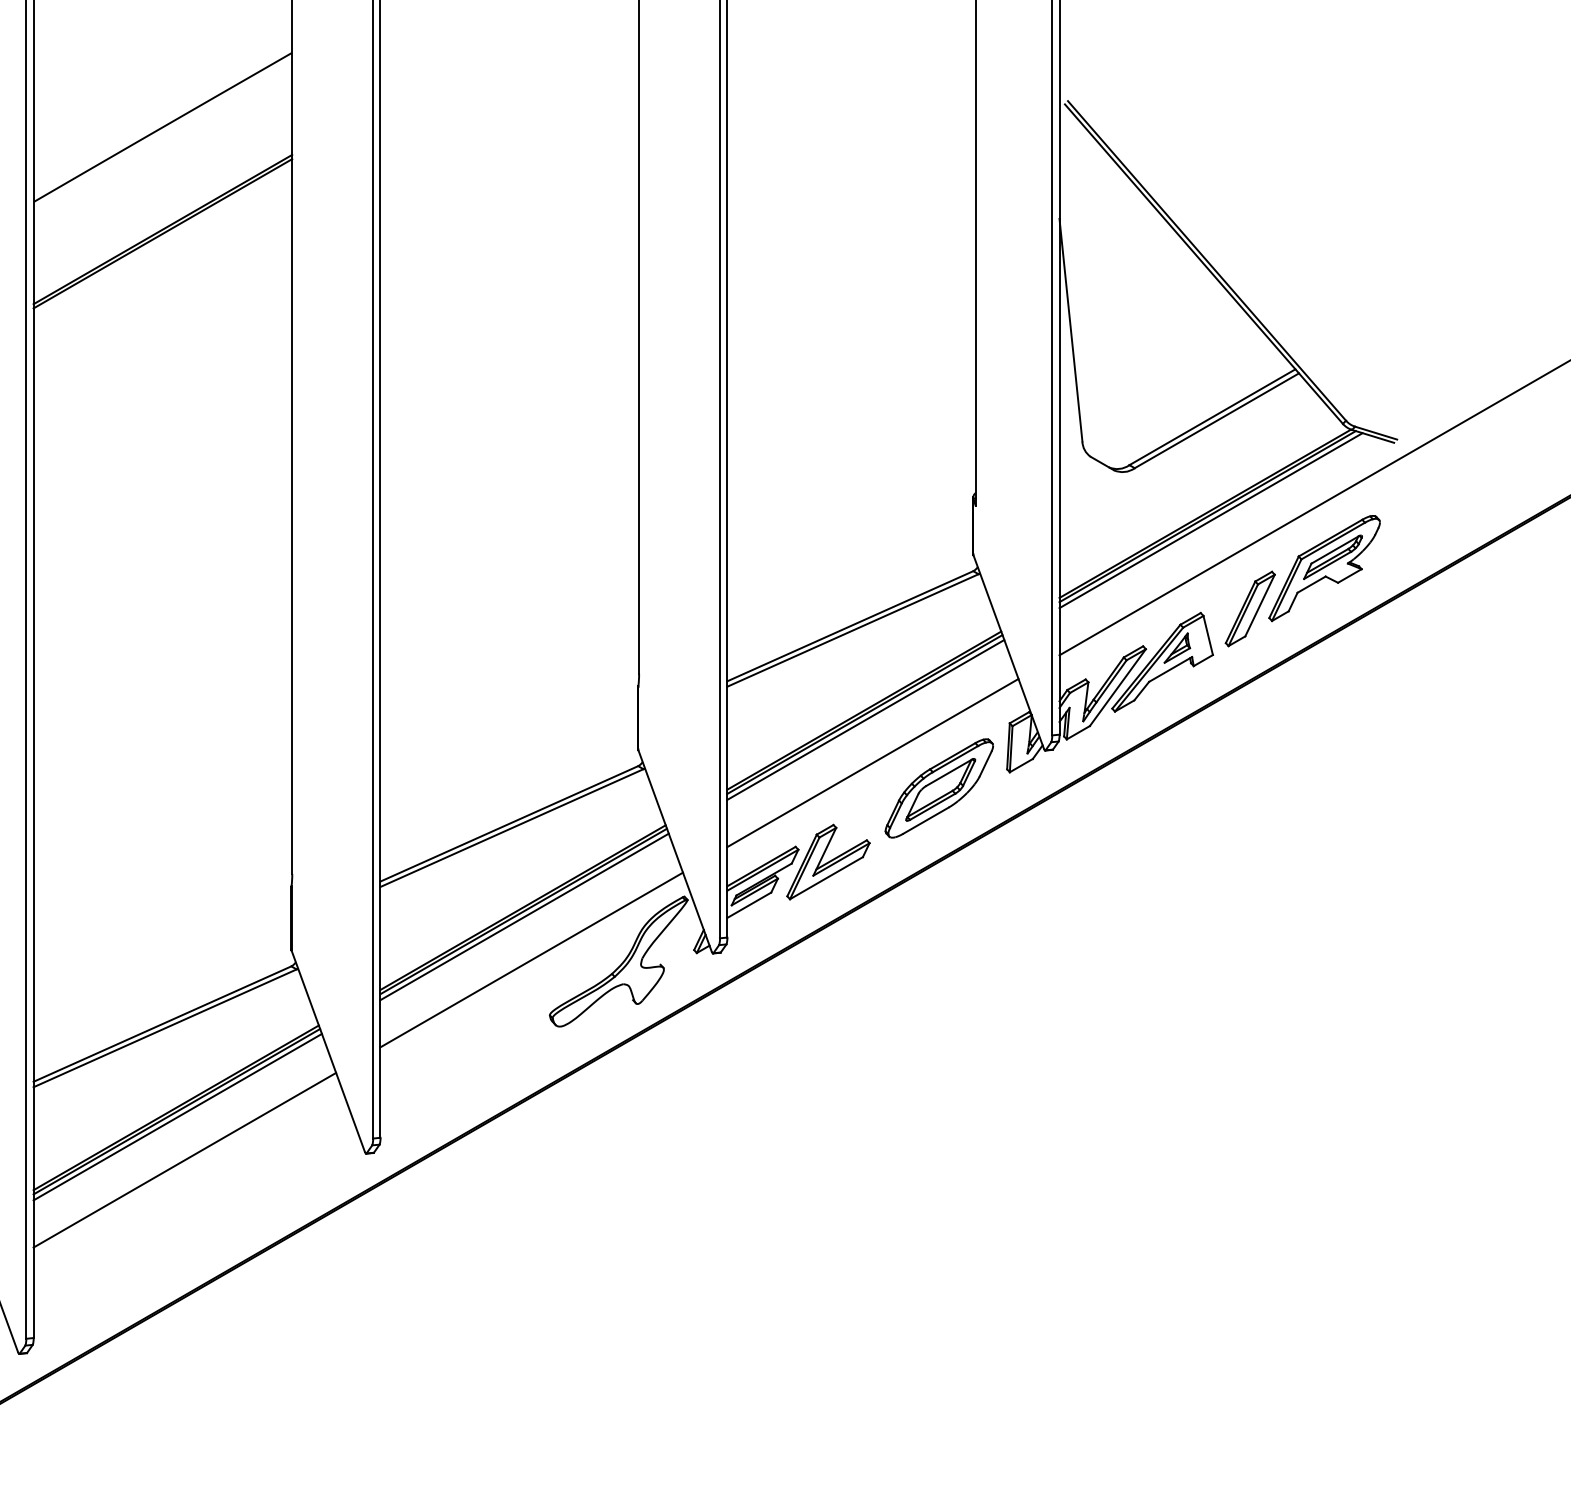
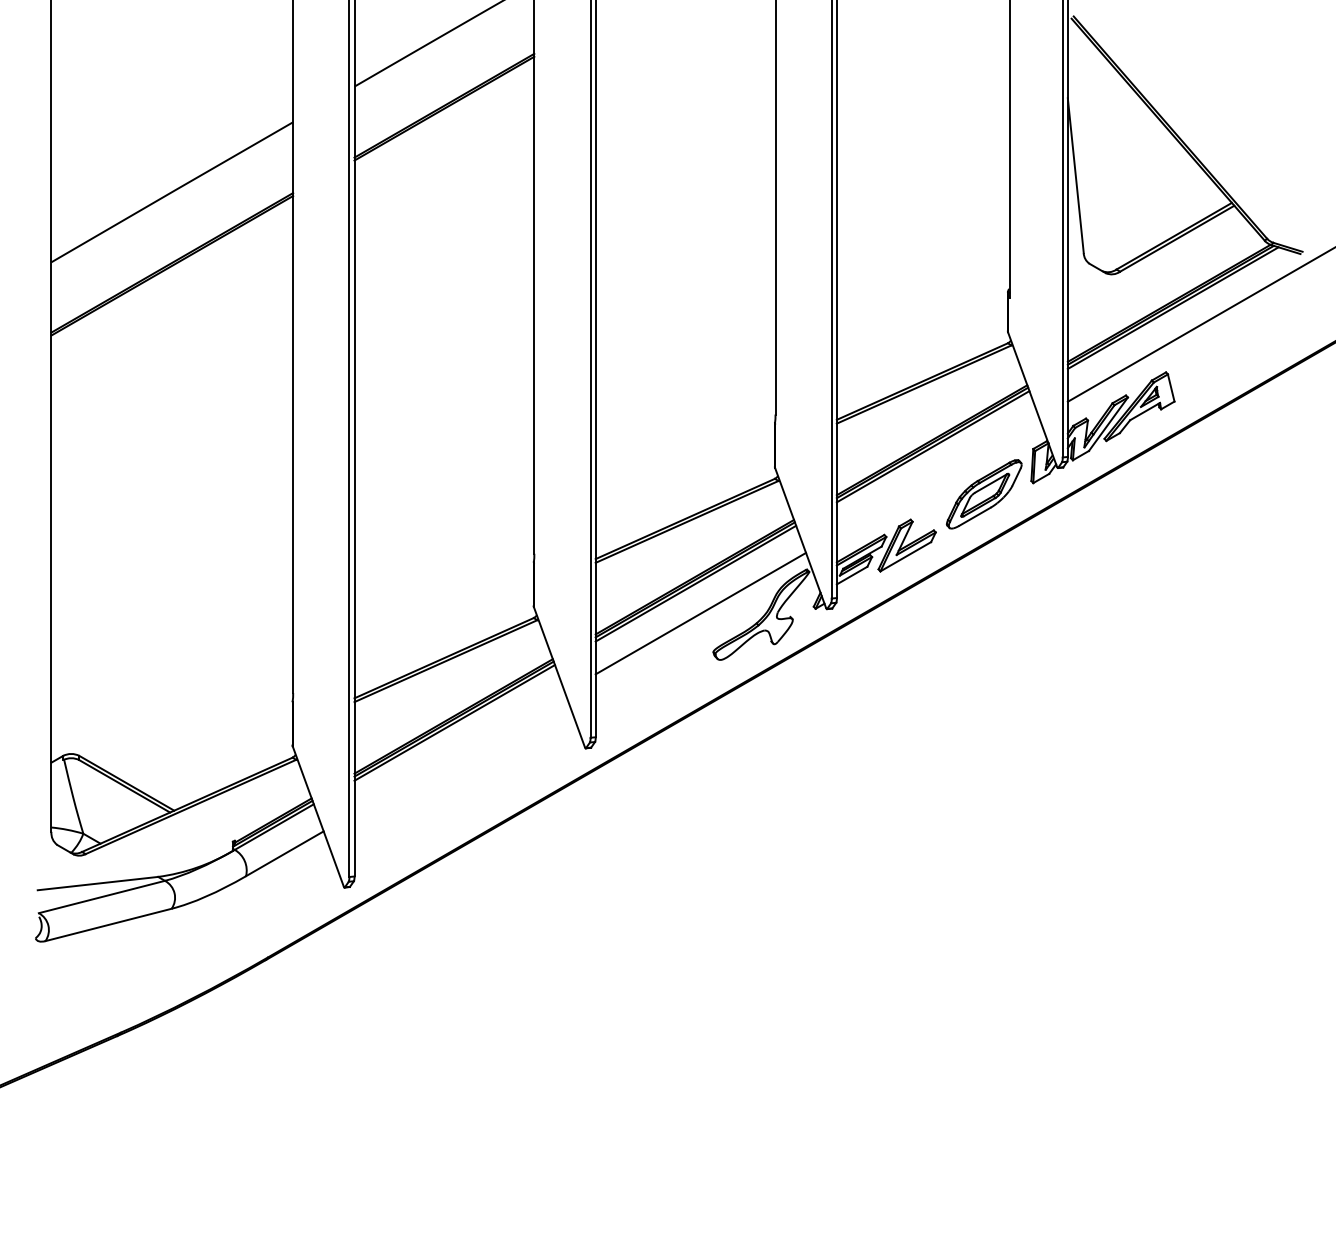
part: (1302, 580) -> (1236, 349), removed
line: (872, 762) -> (937, 476), removed
line: (184, 1159) -> (459, 752), removed

